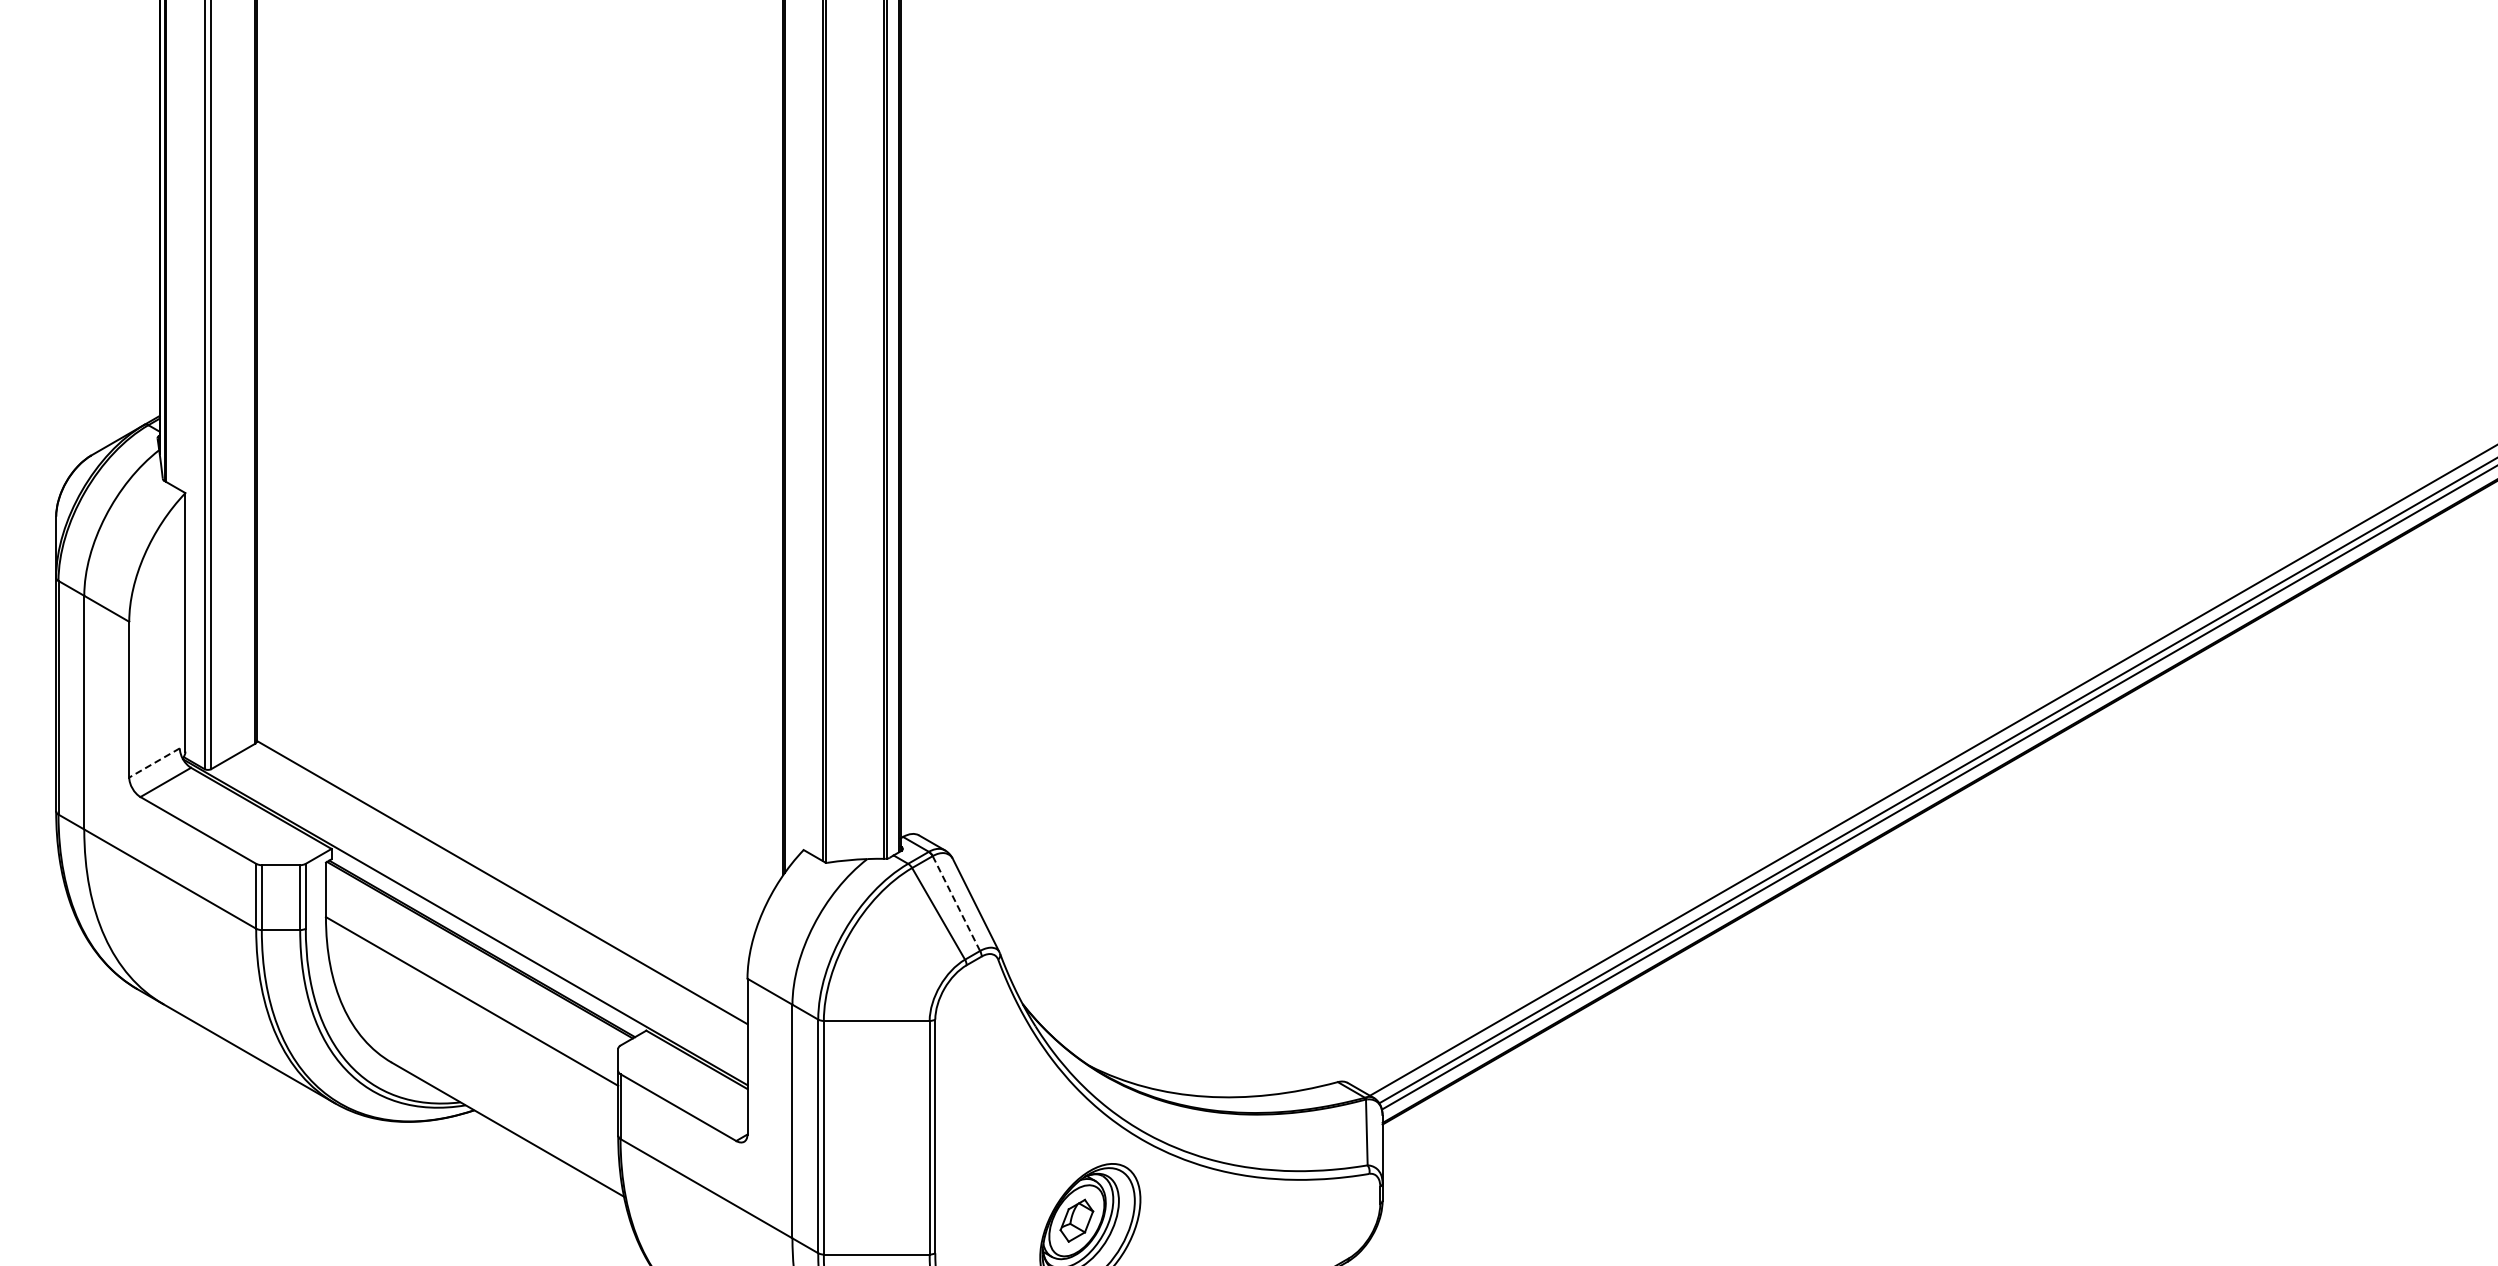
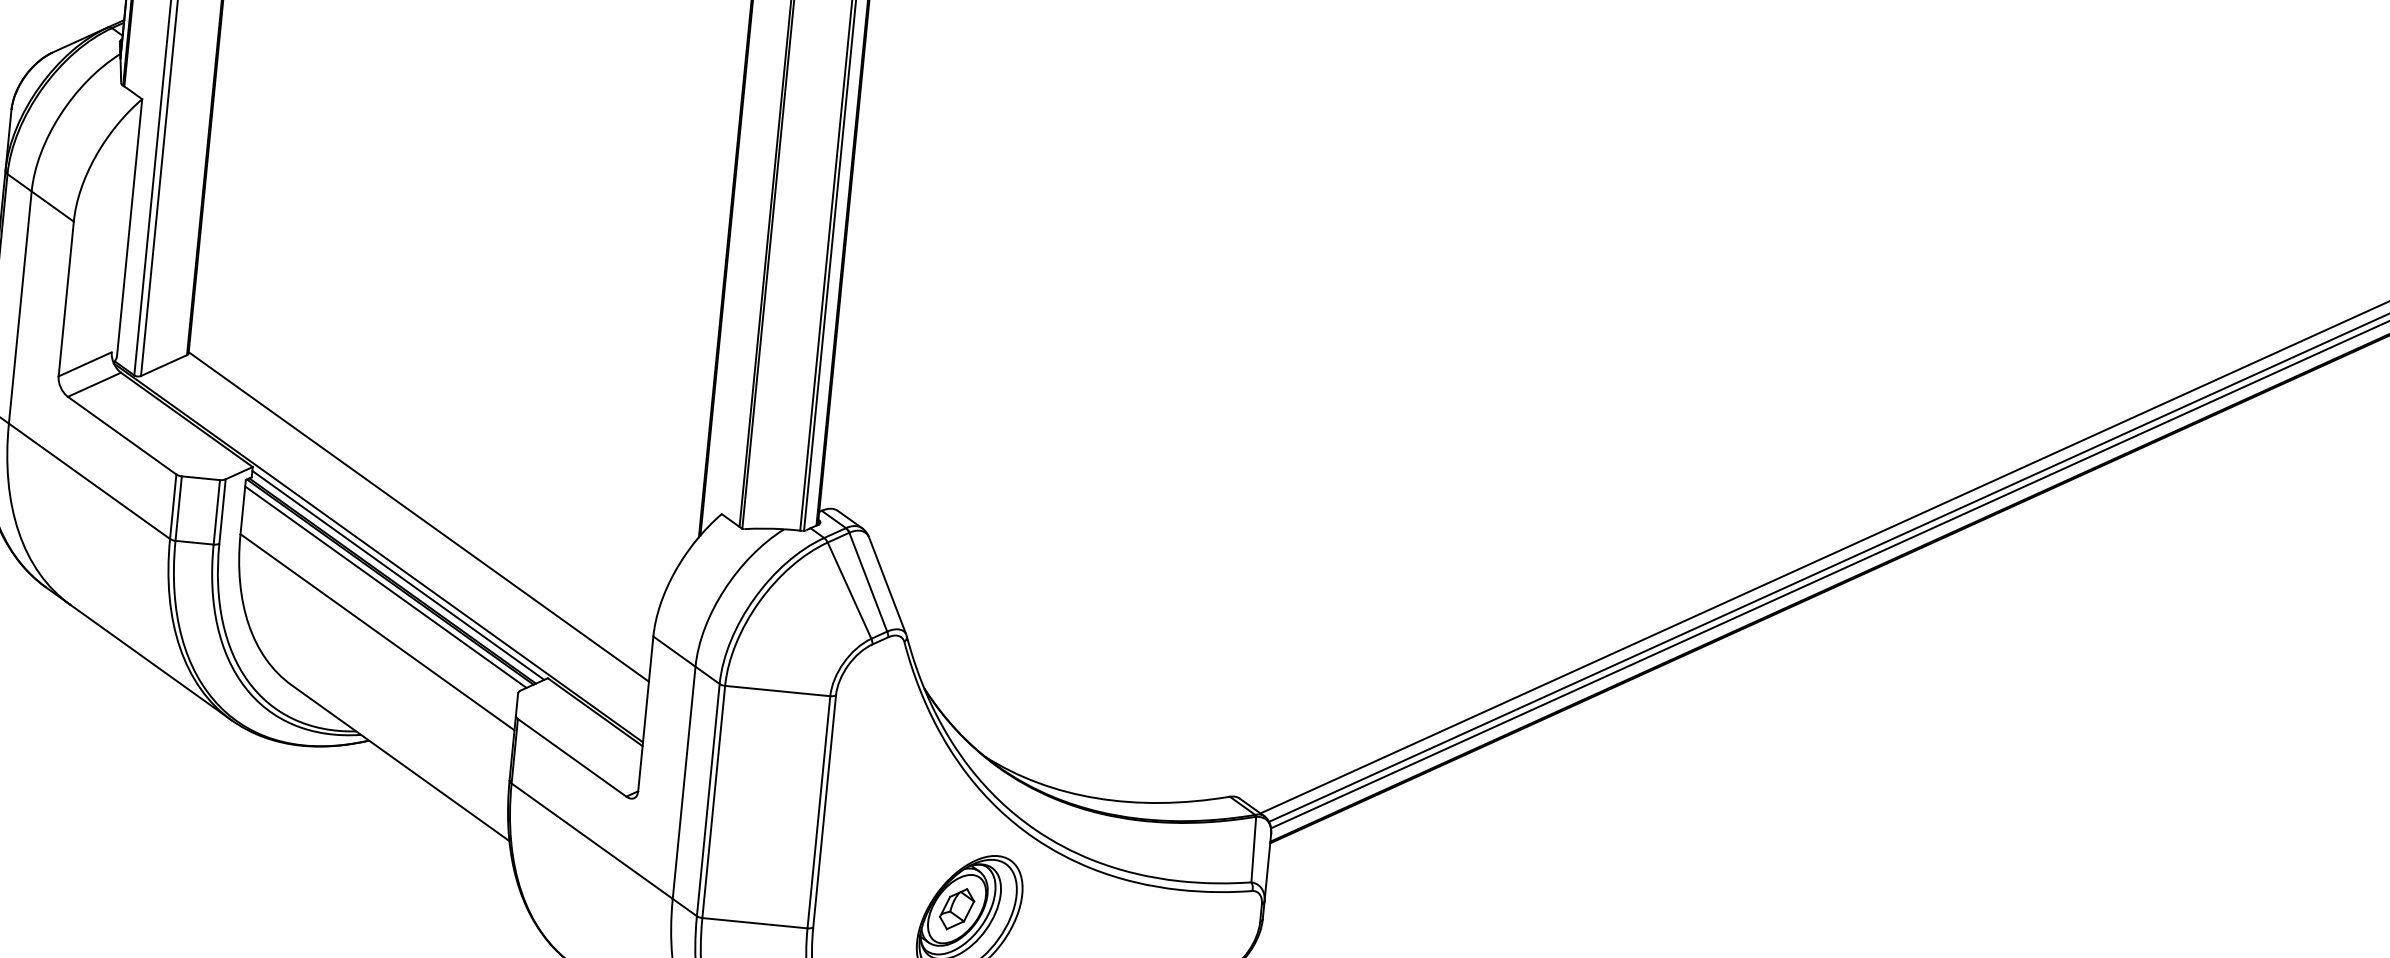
line: (154, 763) -> (85, 364), dashed -> solid
line: (956, 903) -> (868, 582), dashed -> solid
line: (486, 942) -> (397, 575), added
line: (475, 955) -> (385, 586), added

